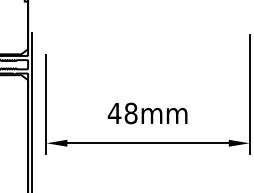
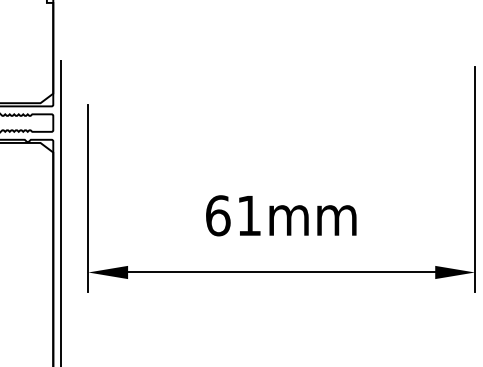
text: (122, 113) -> (232, 215), 48mm -> 61mm

